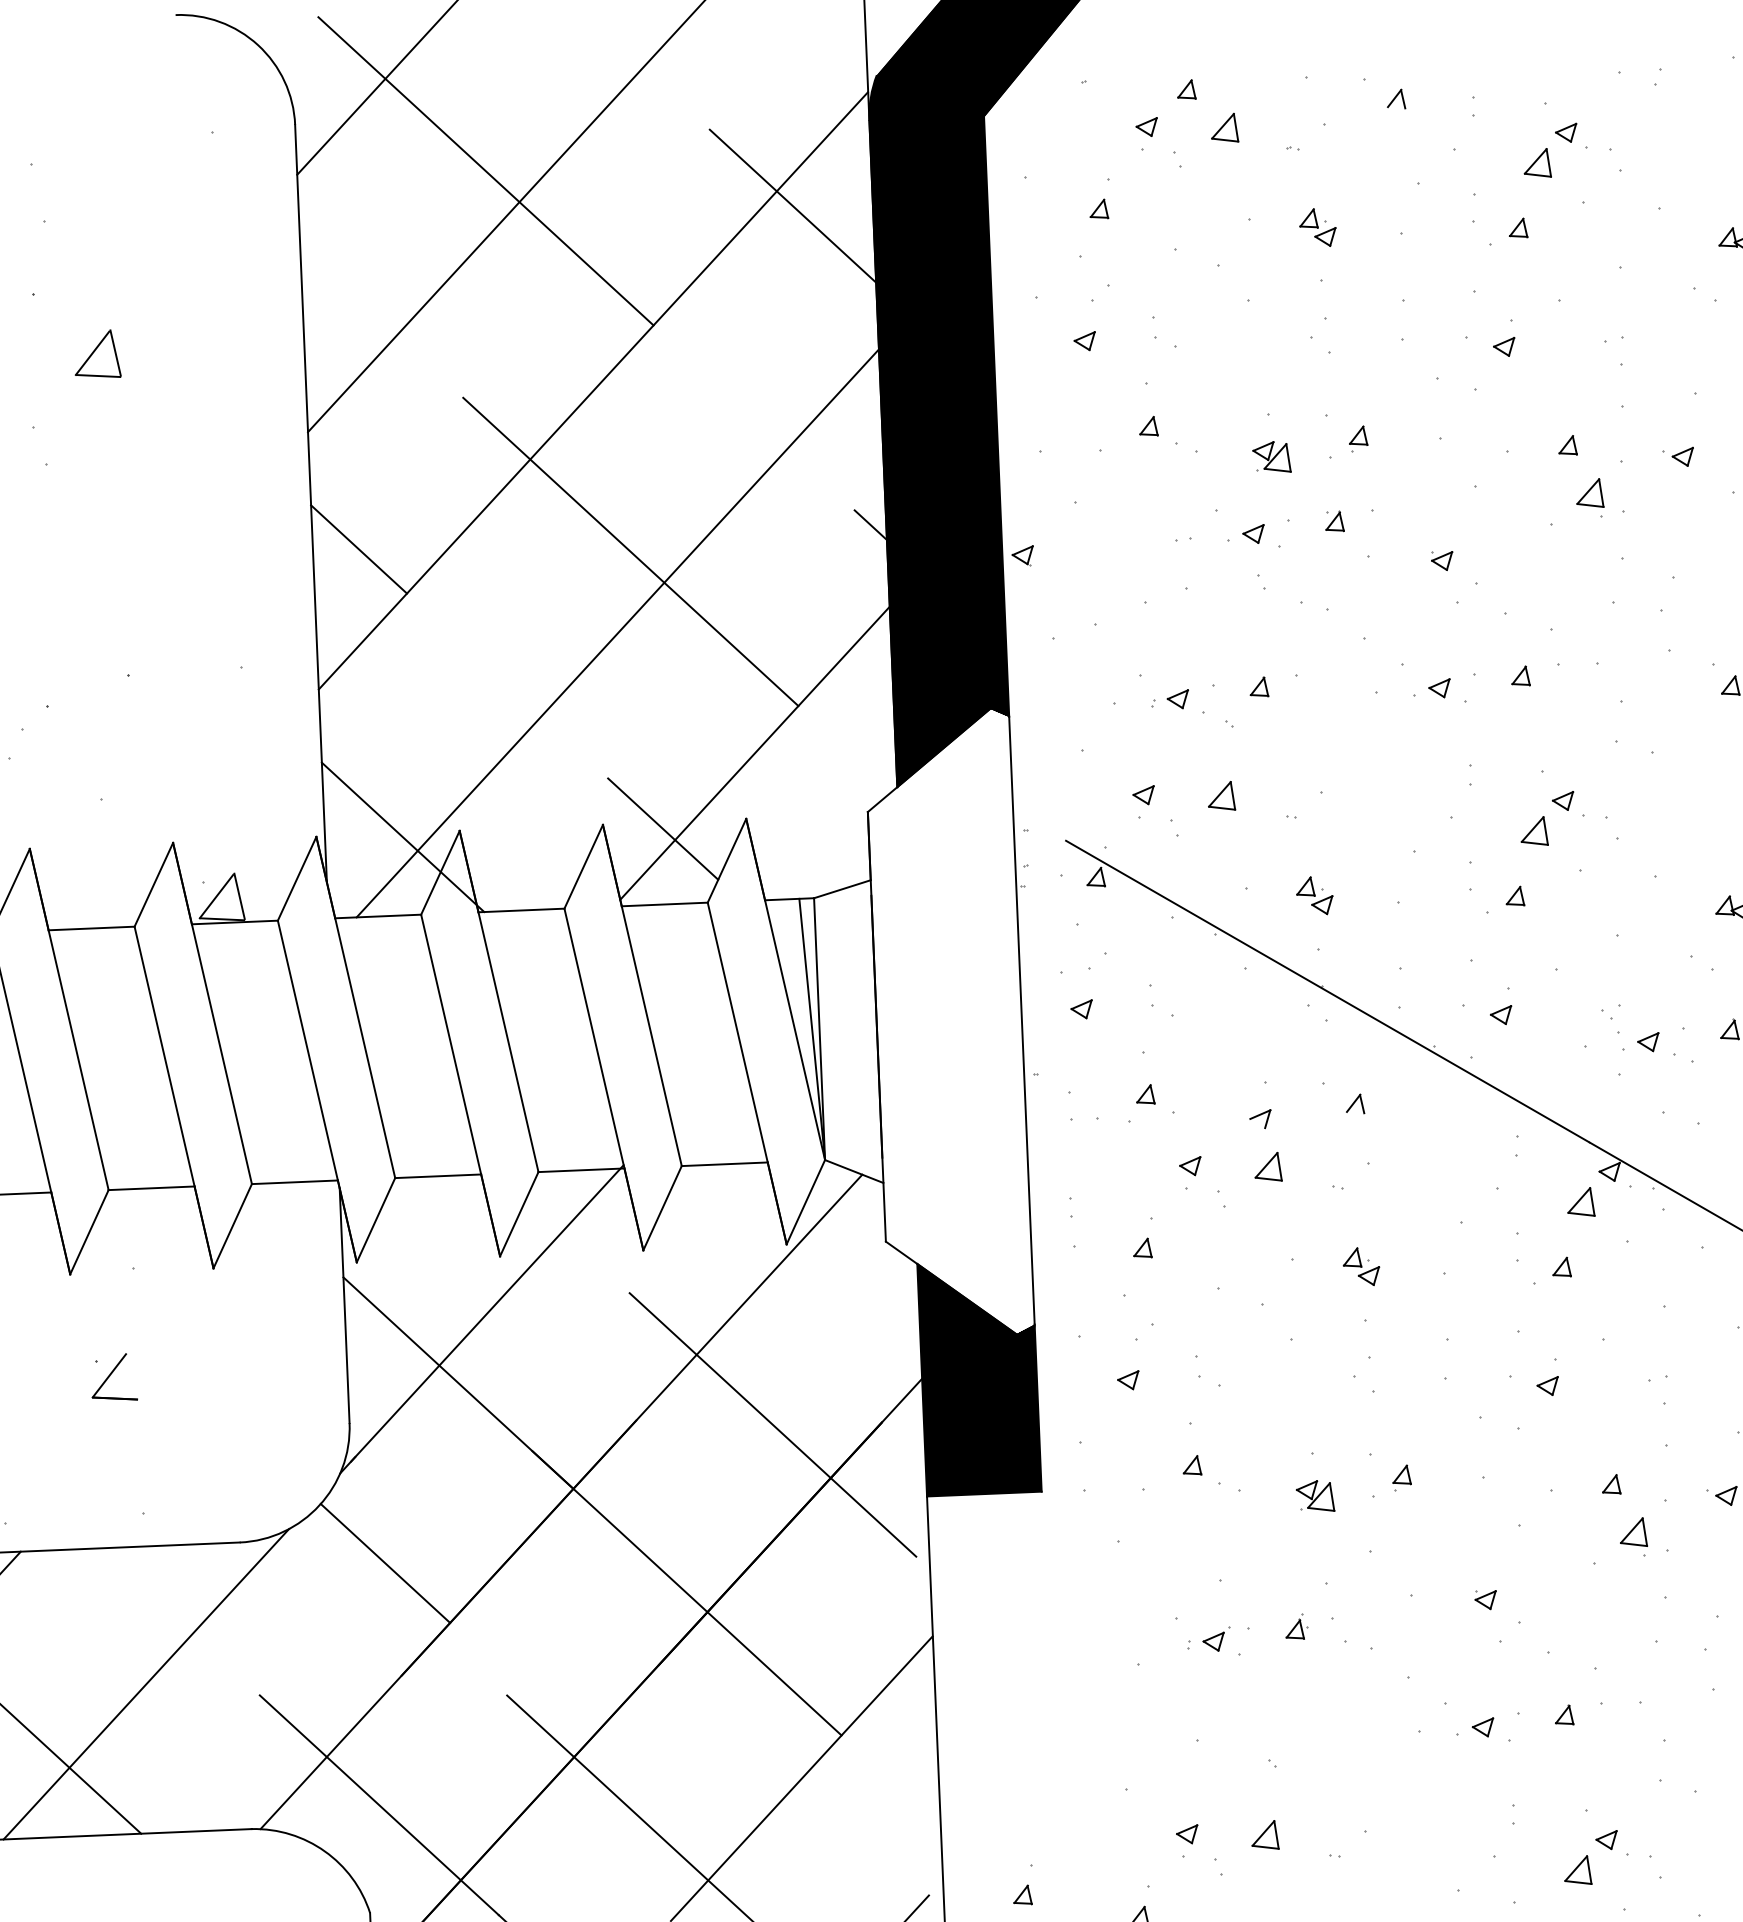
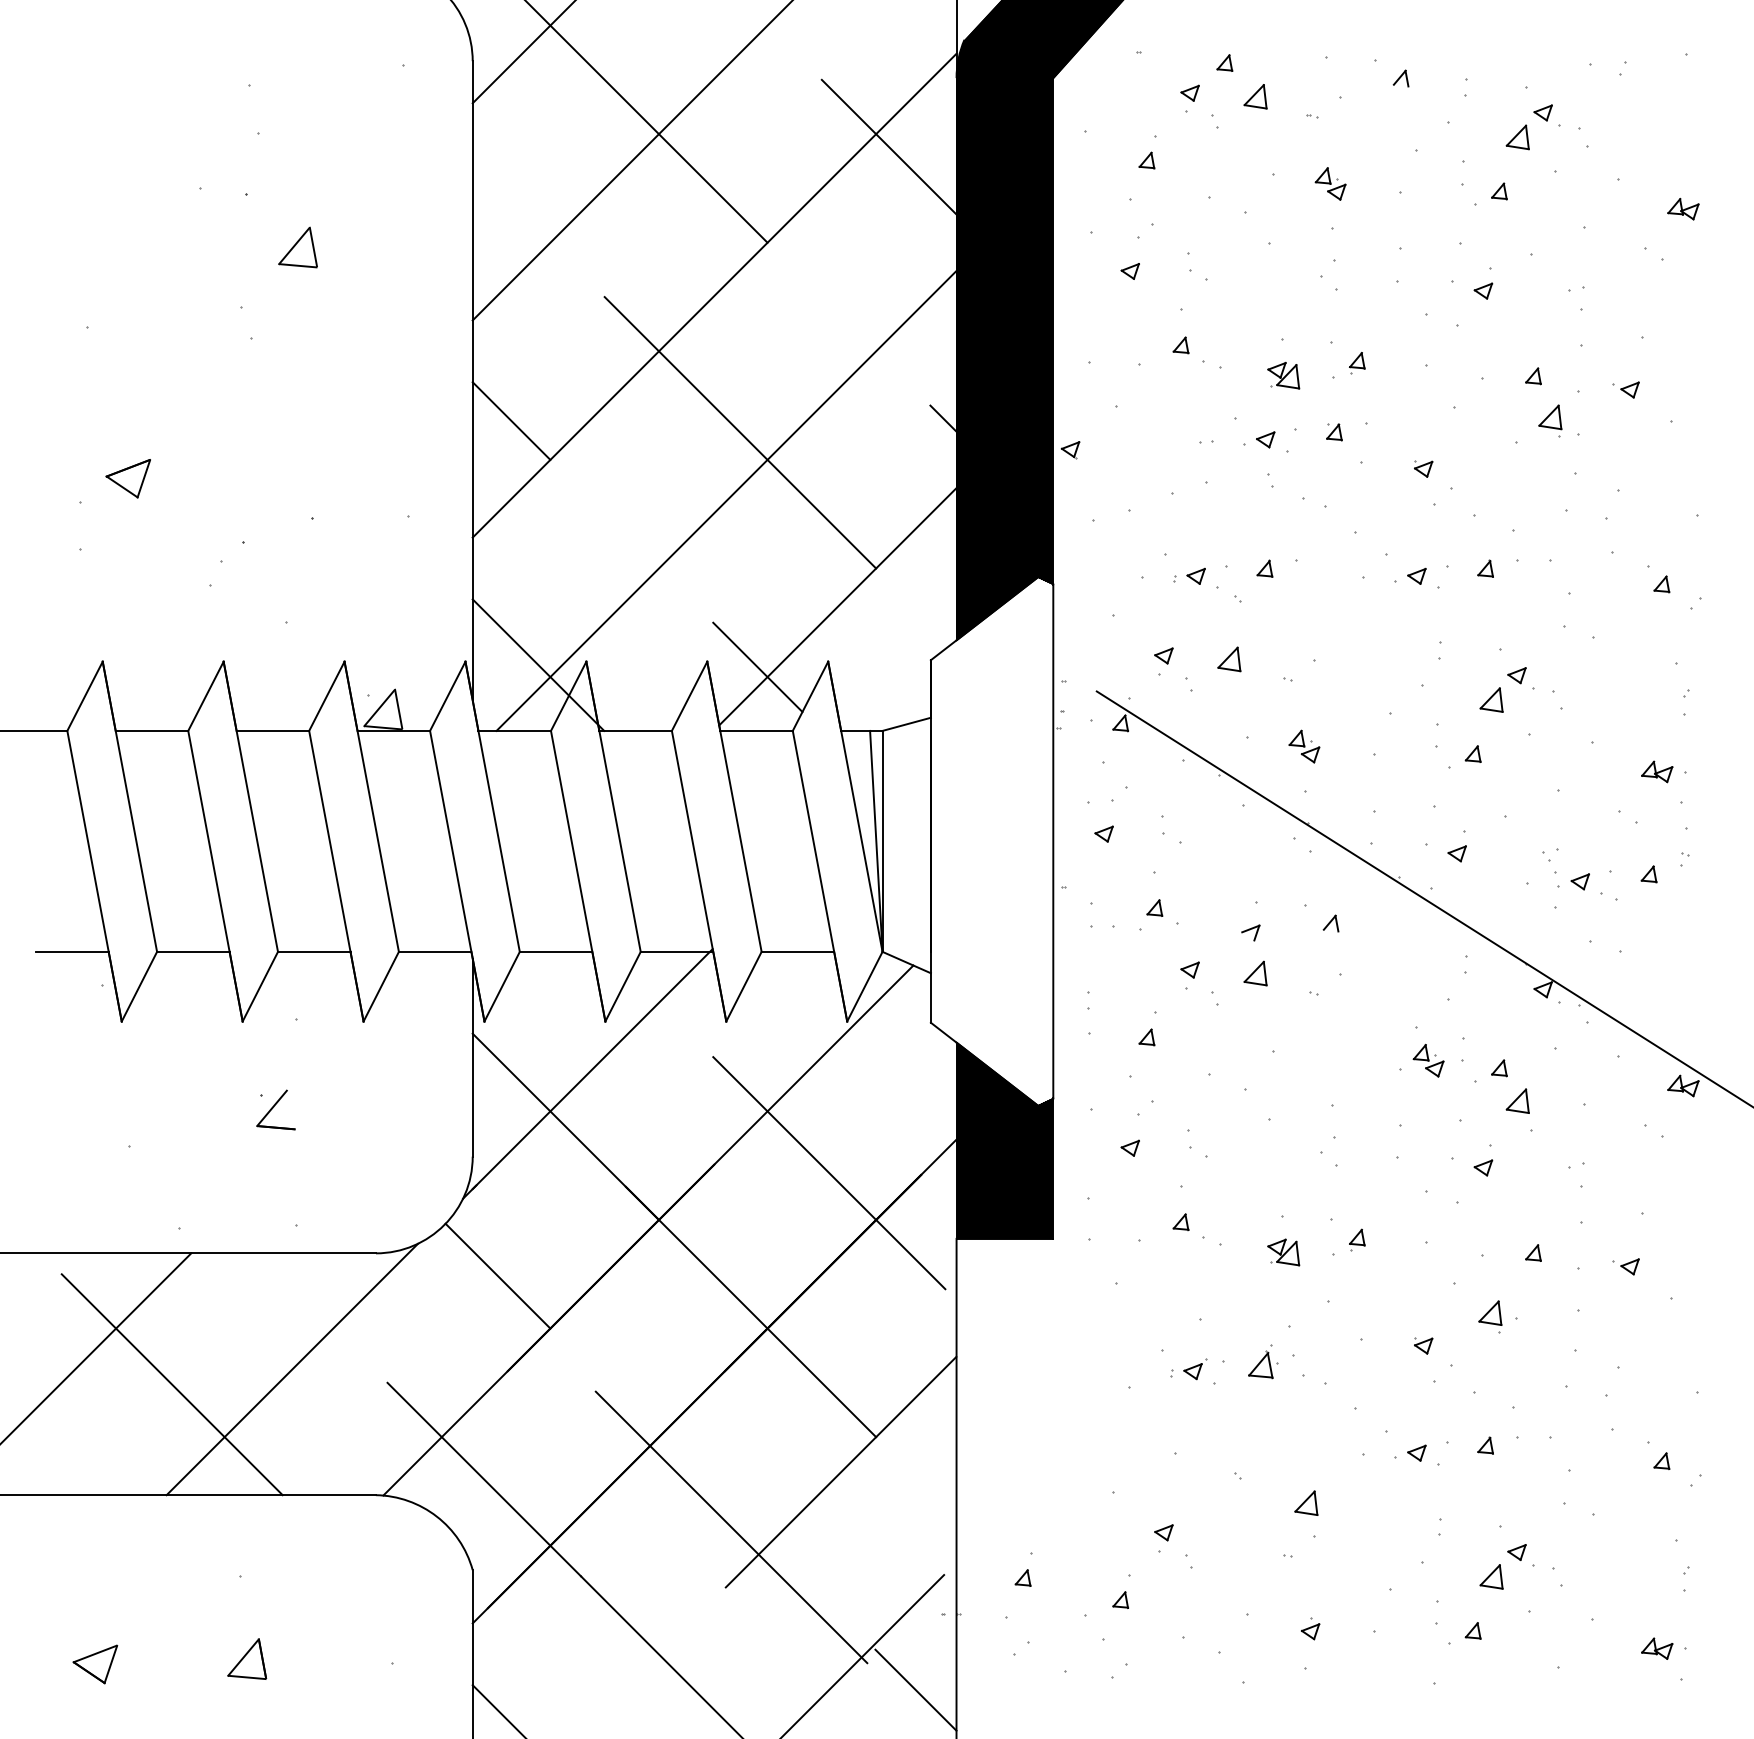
part: (1580, 1201) -> (1517, 1100), moved
part: (1361, 1266) -> (1428, 1060), moved
part: (1633, 1536) -> (1490, 1316), moved
part: (1296, 1626) -> (1263, 1361), size x1.6
part: (1265, 1834) -> (1306, 1502), moved

